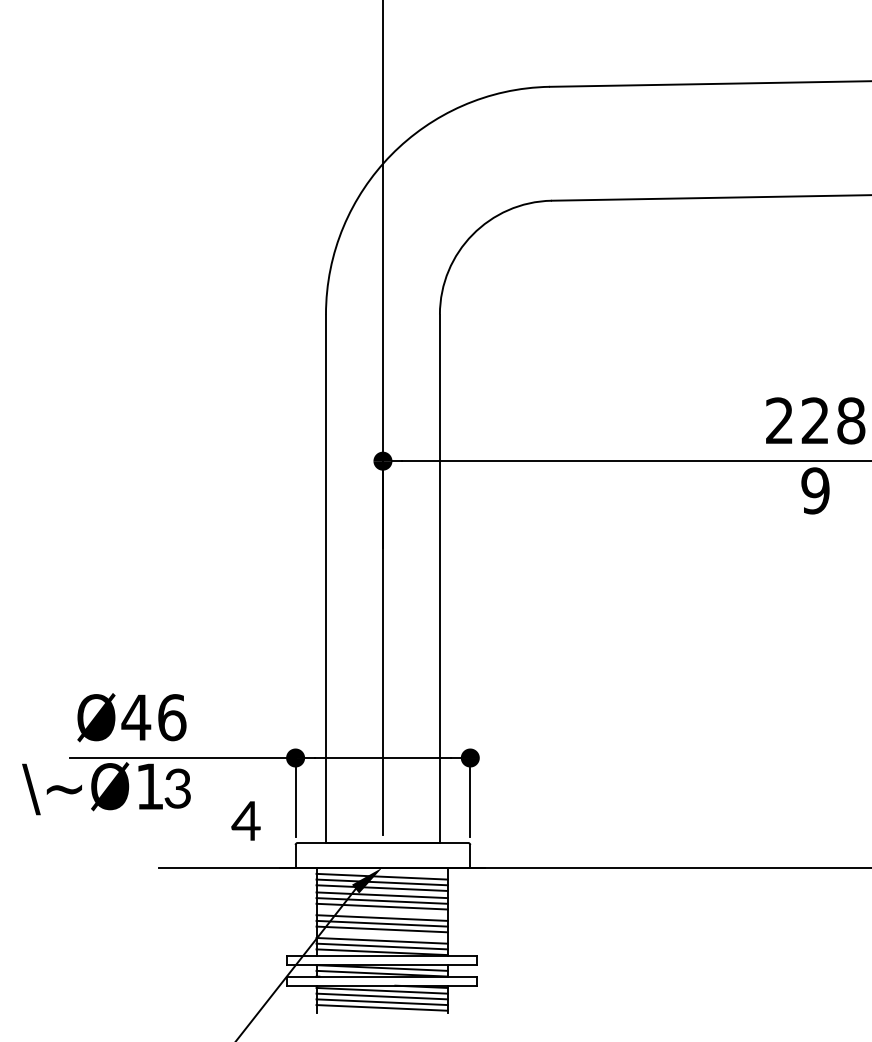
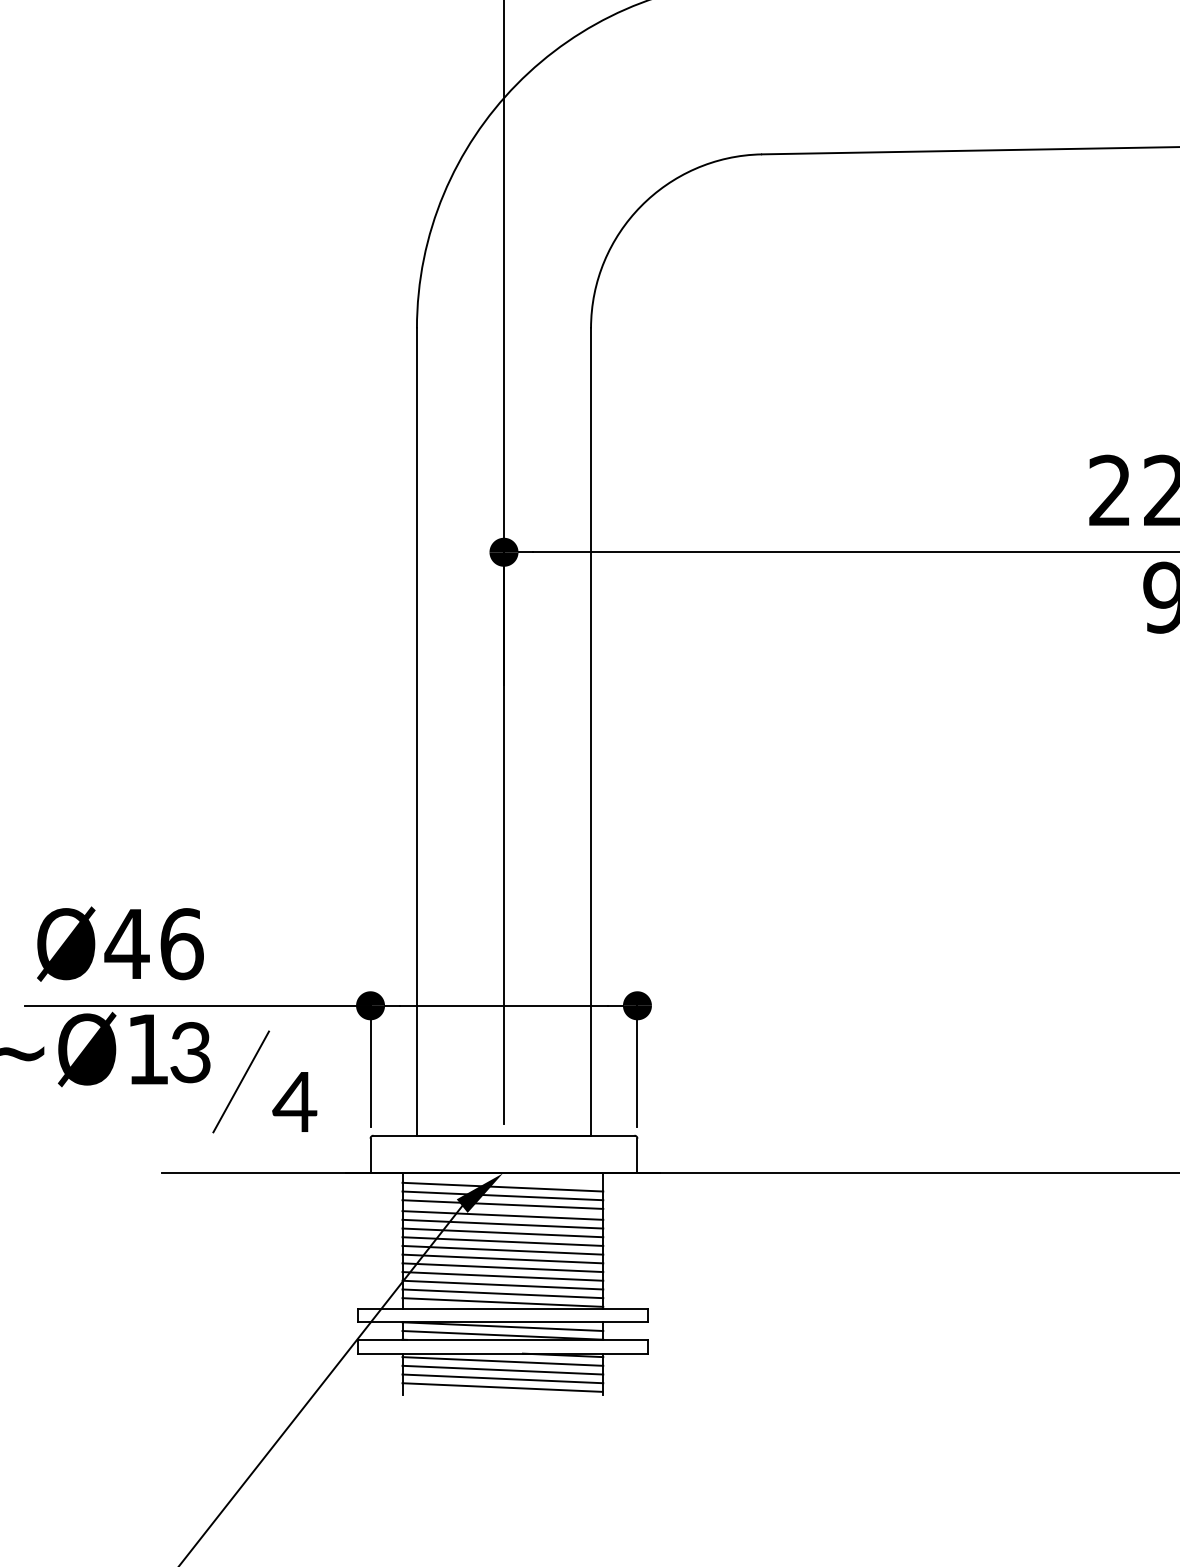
line: (210, 807) -> (240, 1081), added
line: (381, 912) -> (501, 1241), added
line: (381, 934) -> (501, 1275), added

